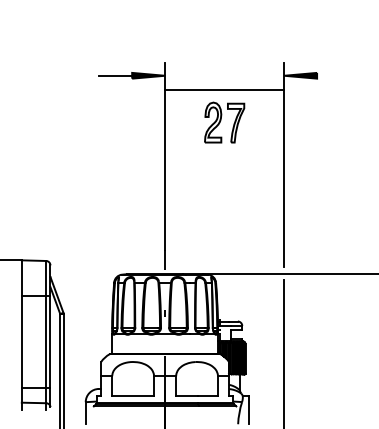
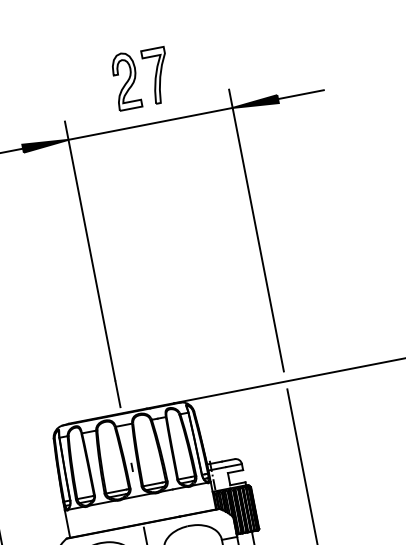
line: (333, 75) -> (300, 94), added
line: (224, 89) -> (150, 123), moved
part: (224, 122) -> (141, 78), moved

